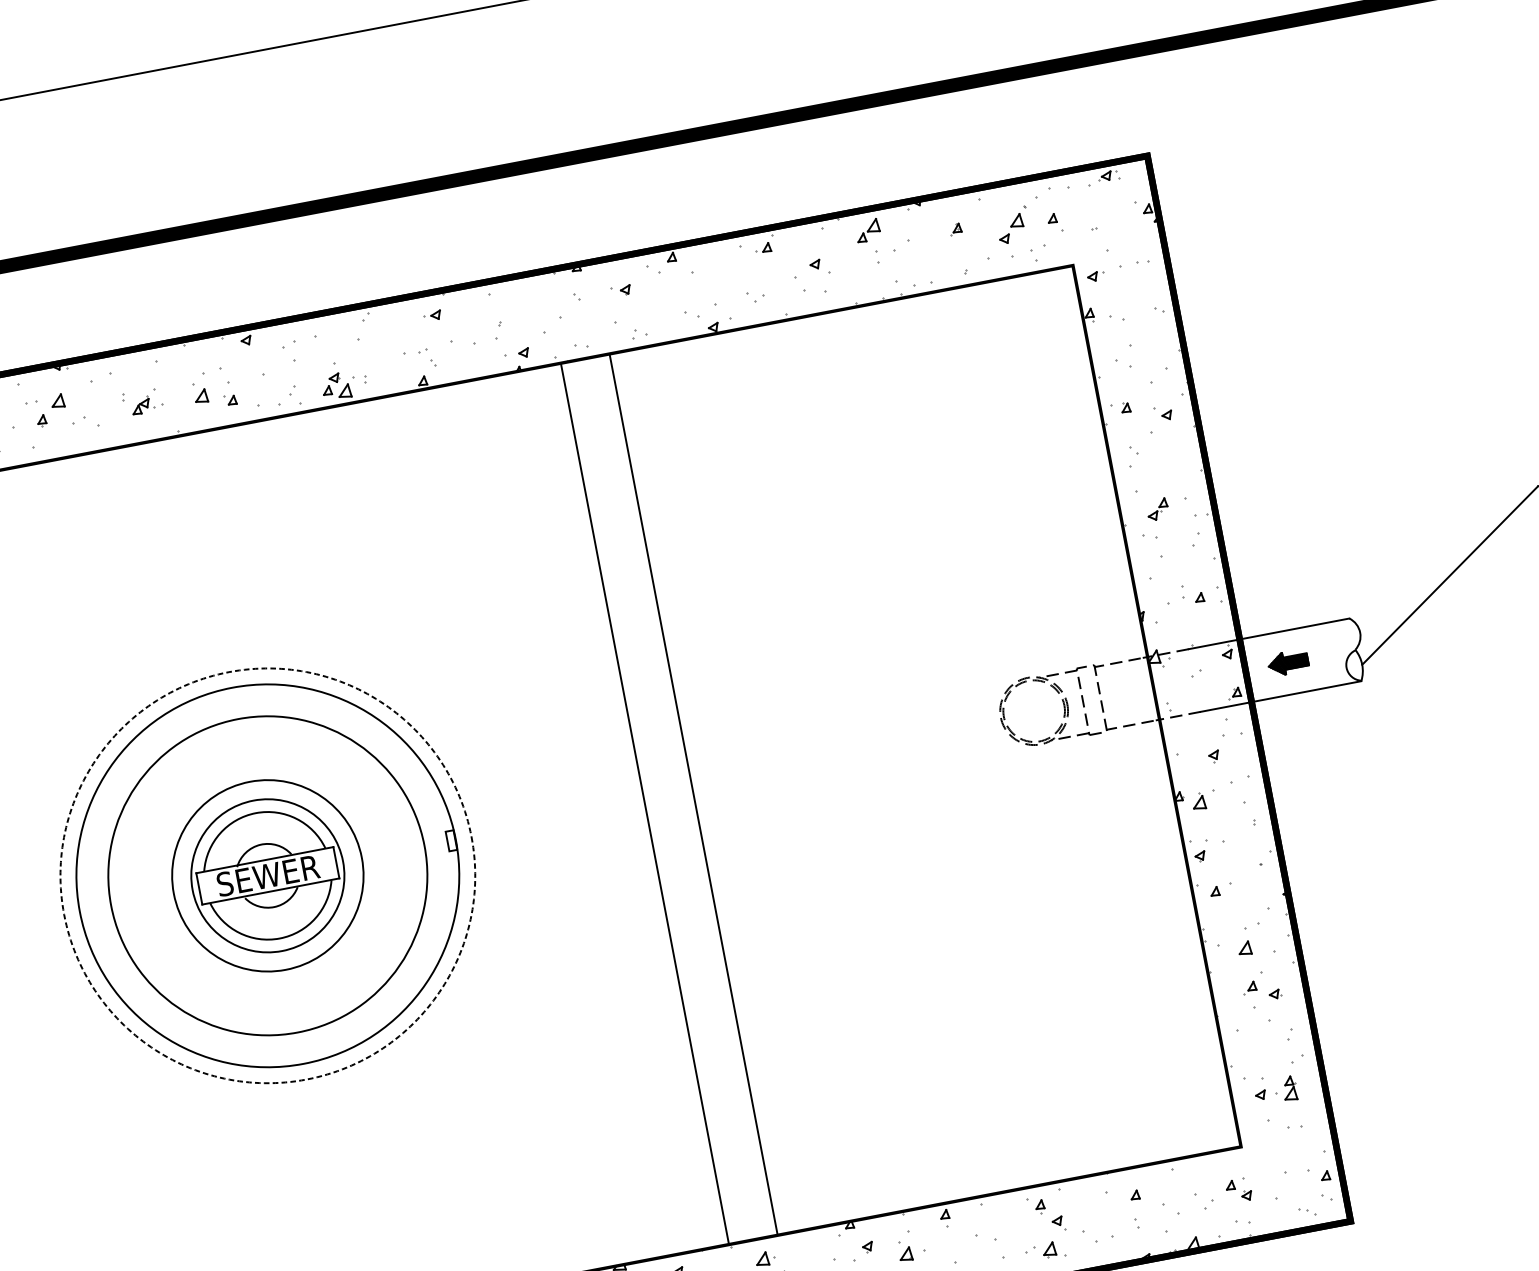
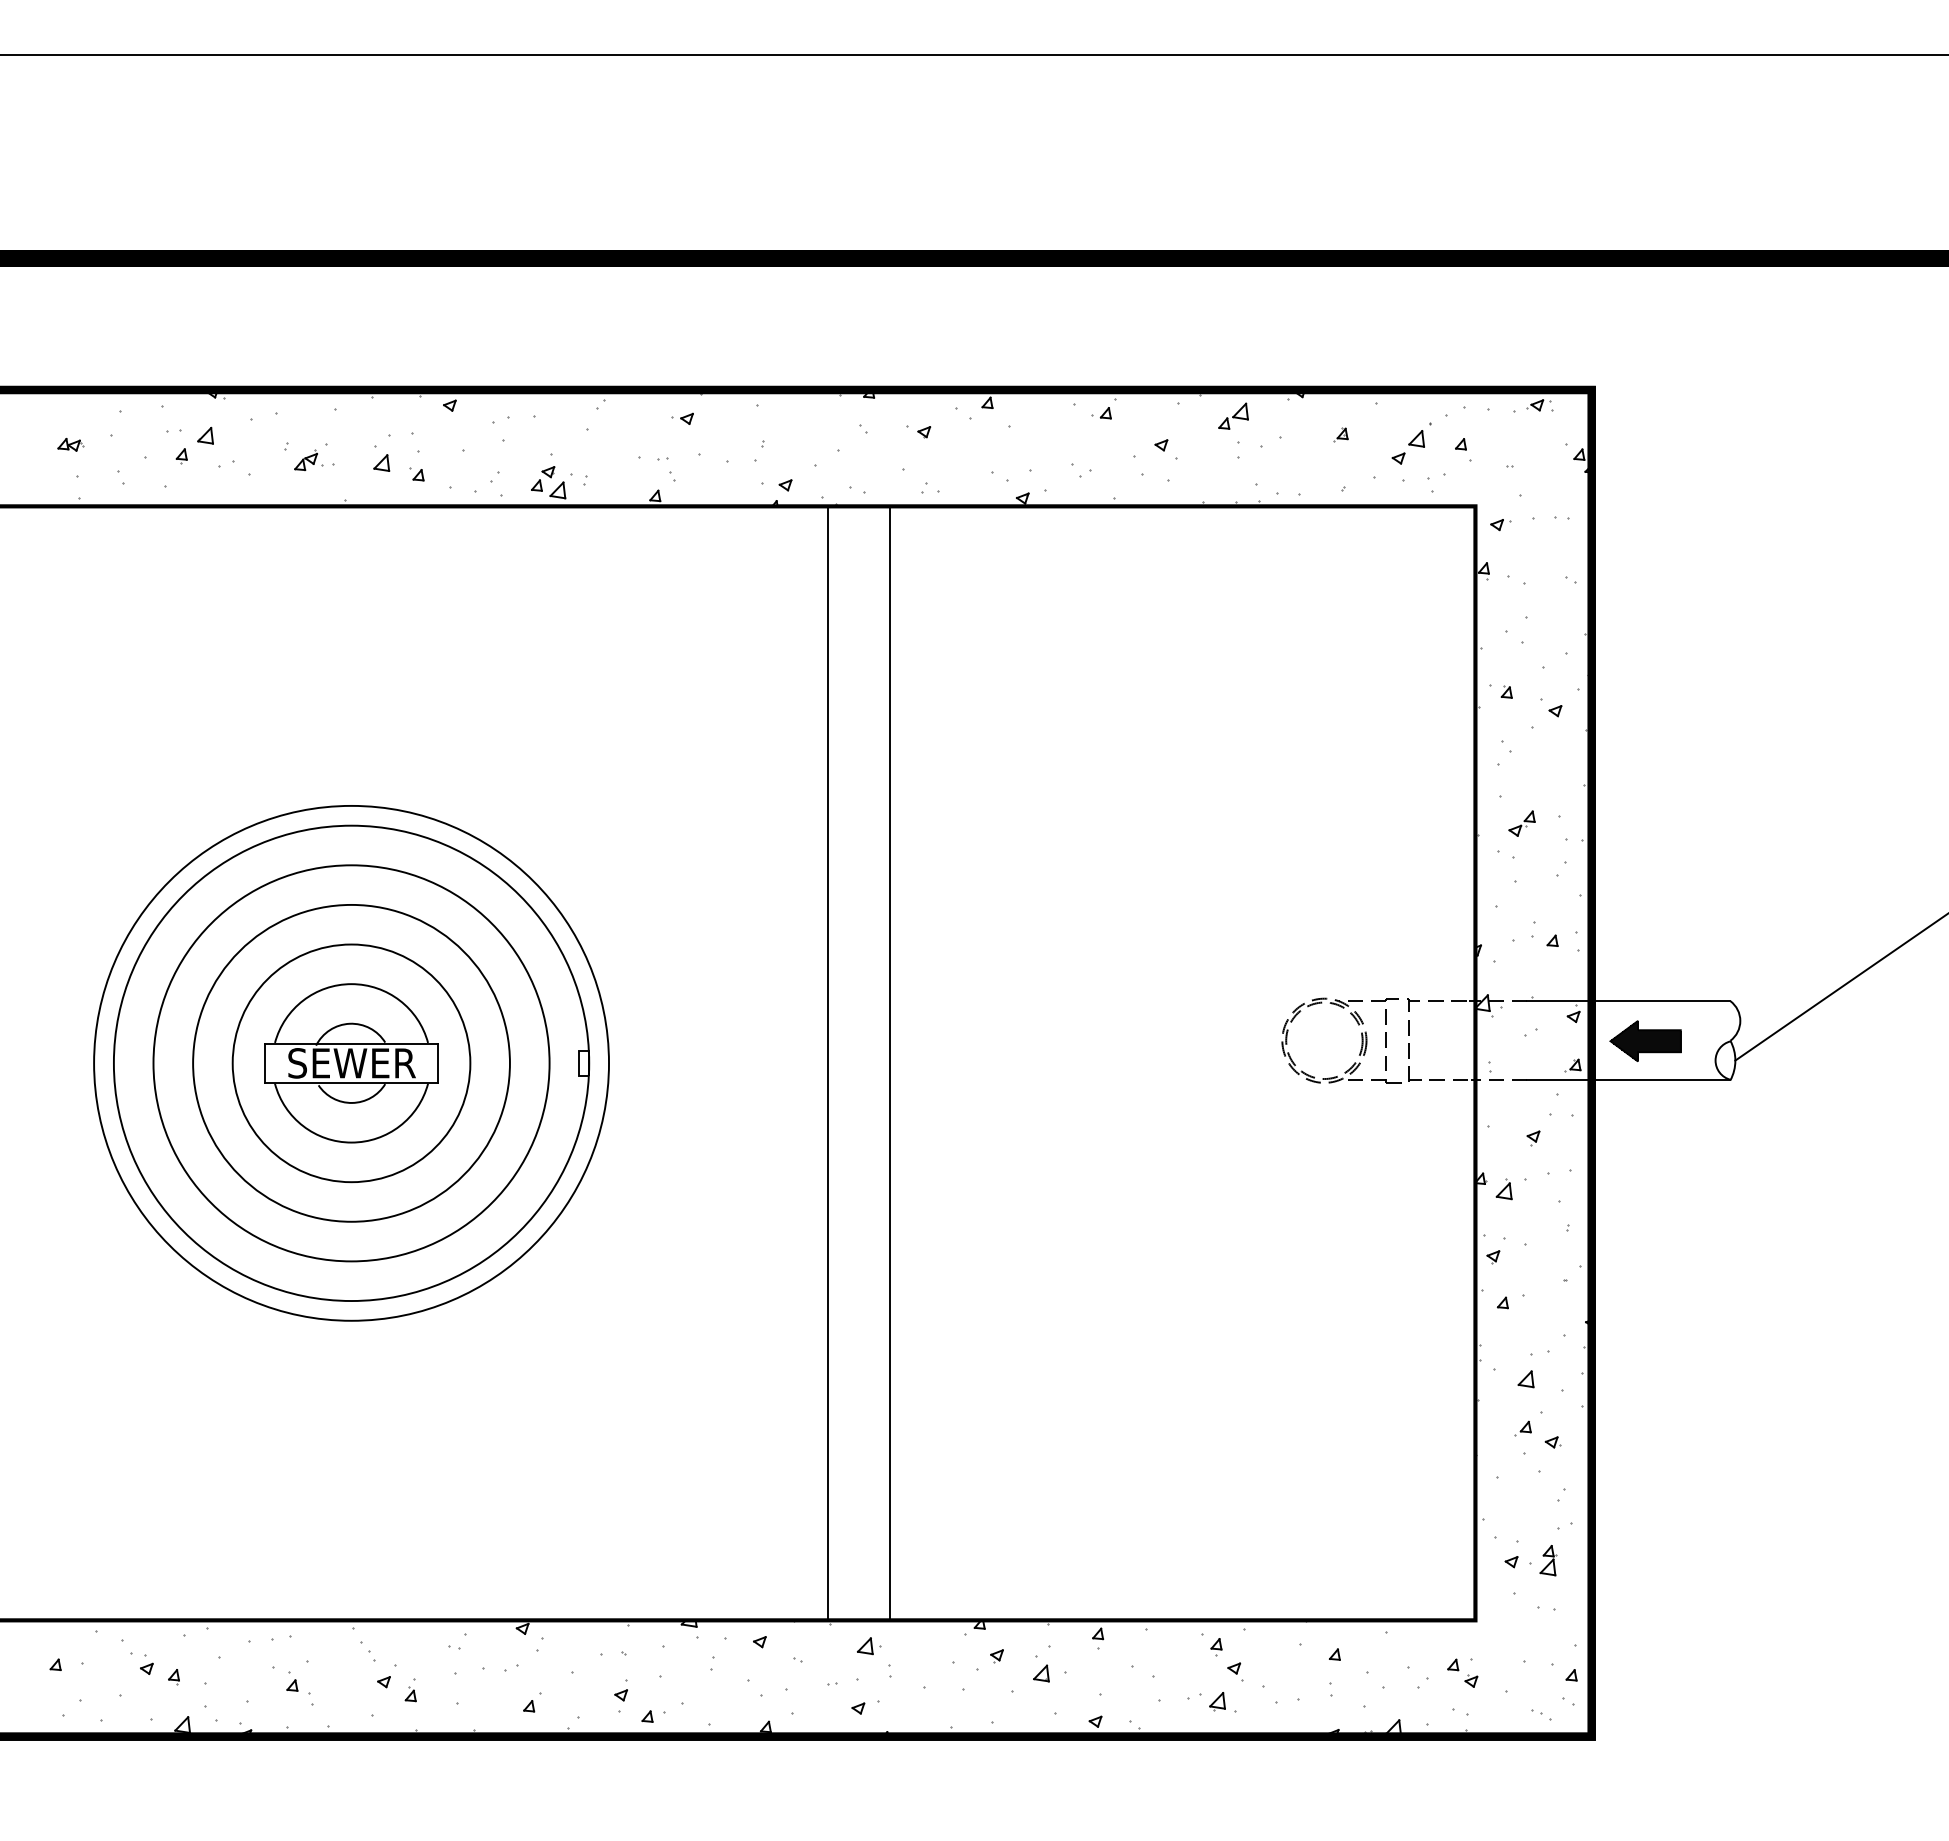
part: (1288, 662) -> (1645, 1040), size x1.43
circle: (267, 875) -> (351, 1062), dashed -> solid
circle: (267, 875) -> (351, 1062), size x1.67

